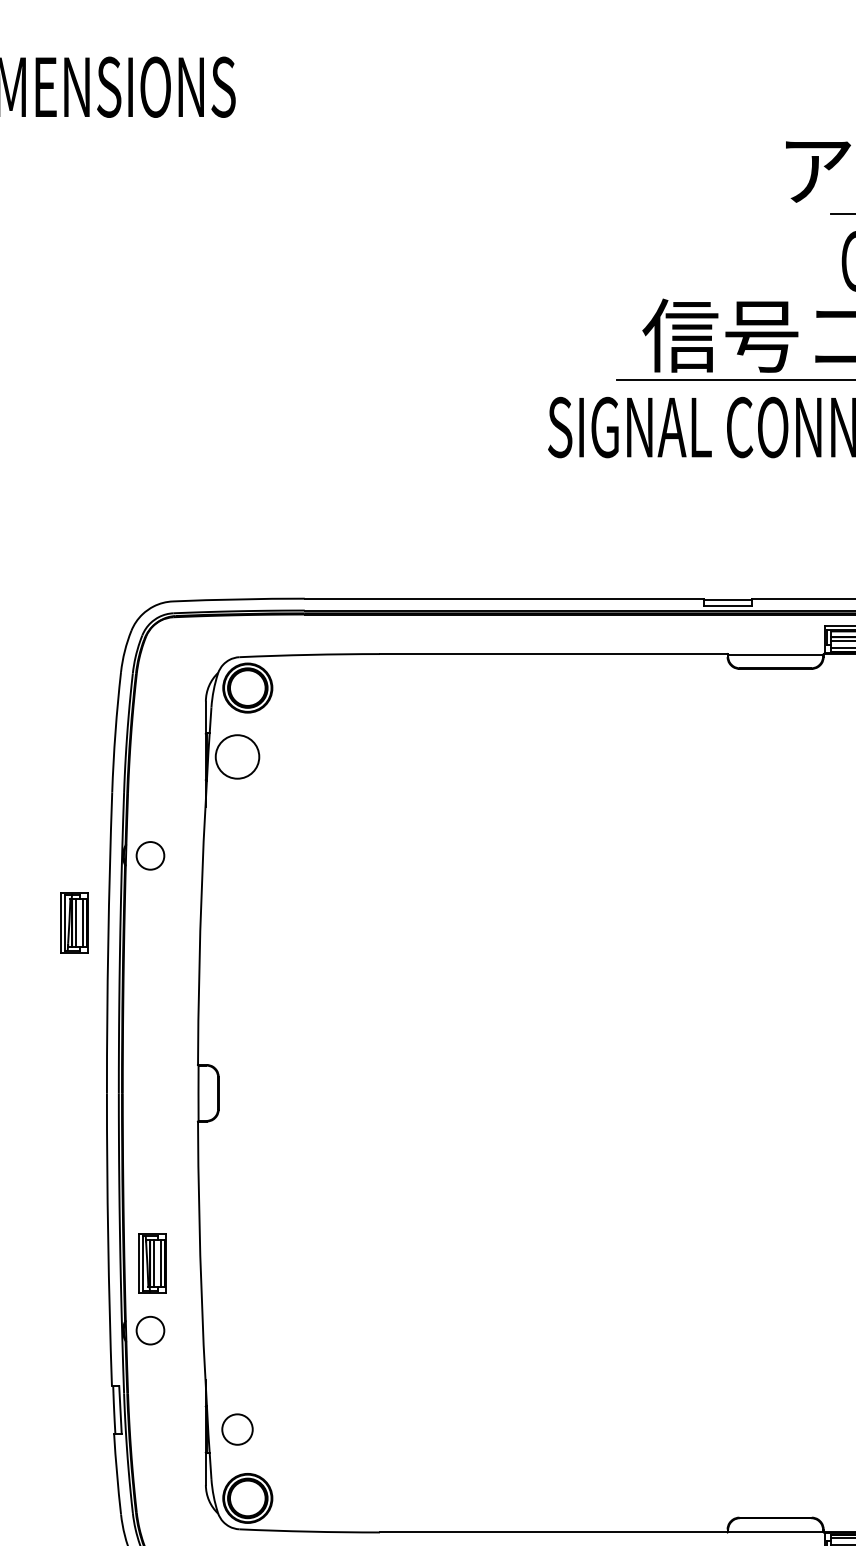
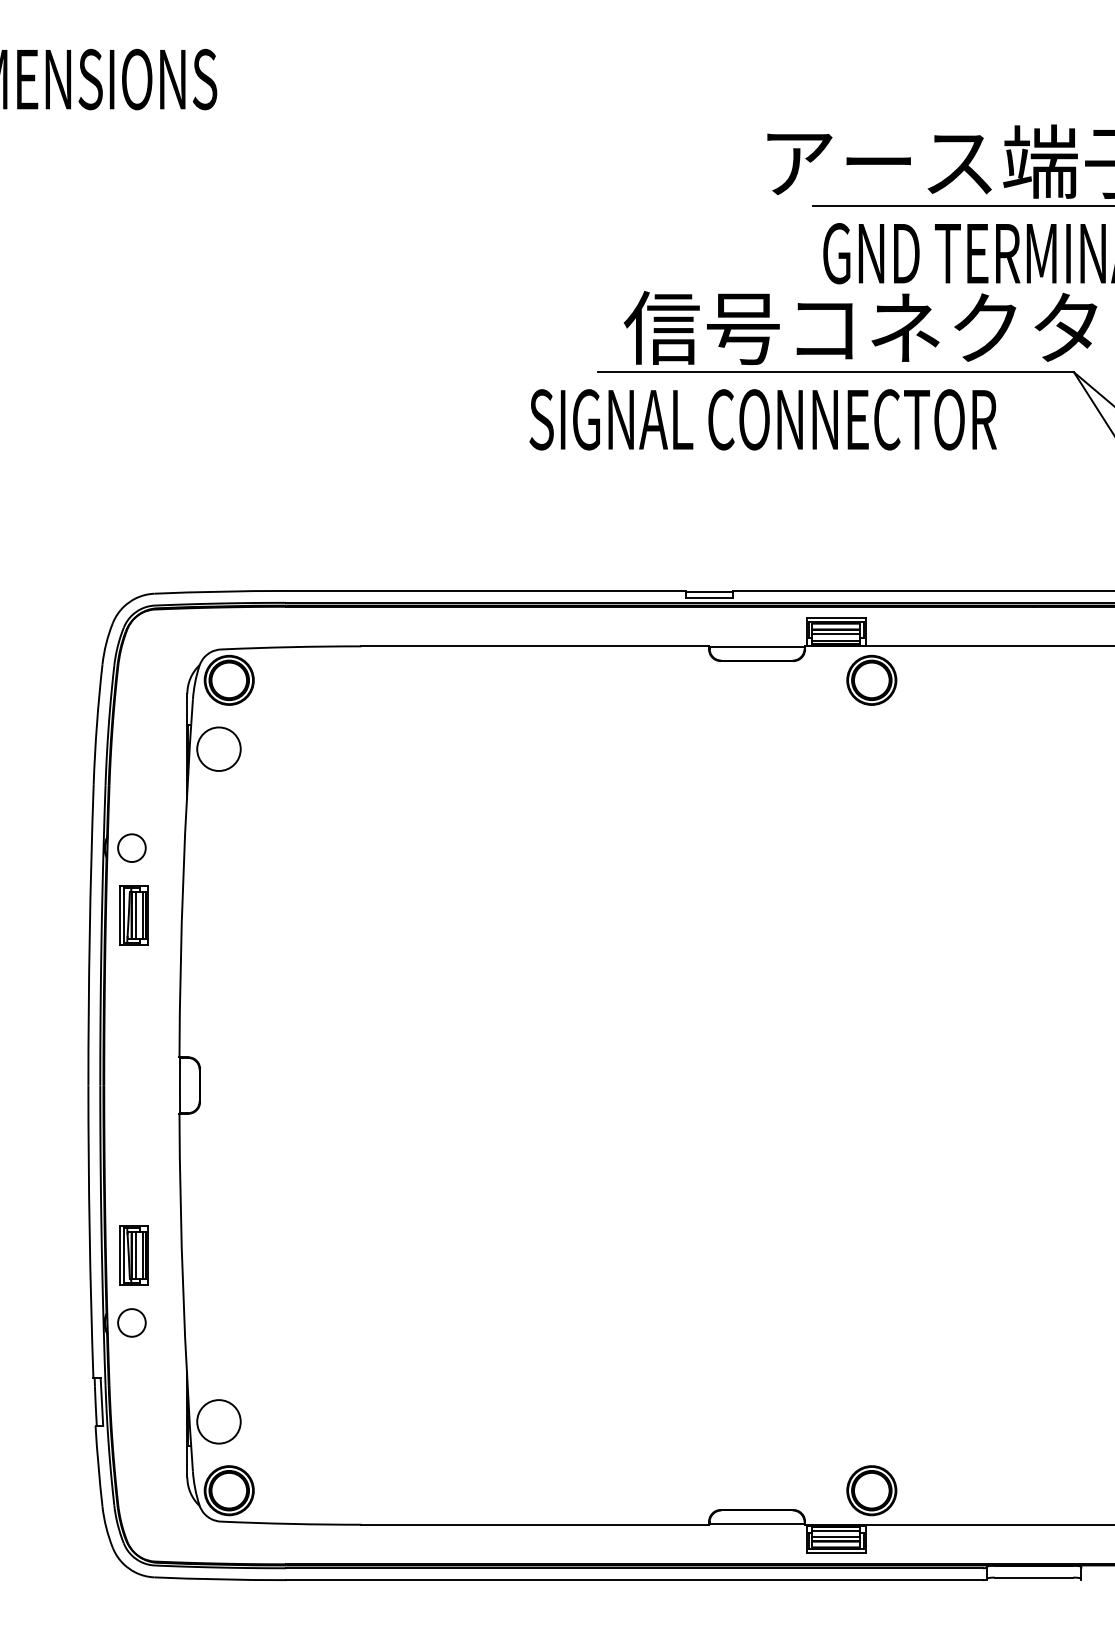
part: (74, 923) -> (133, 915), moved
circle: (237, 1429) -> (218, 1421), size x1.43

